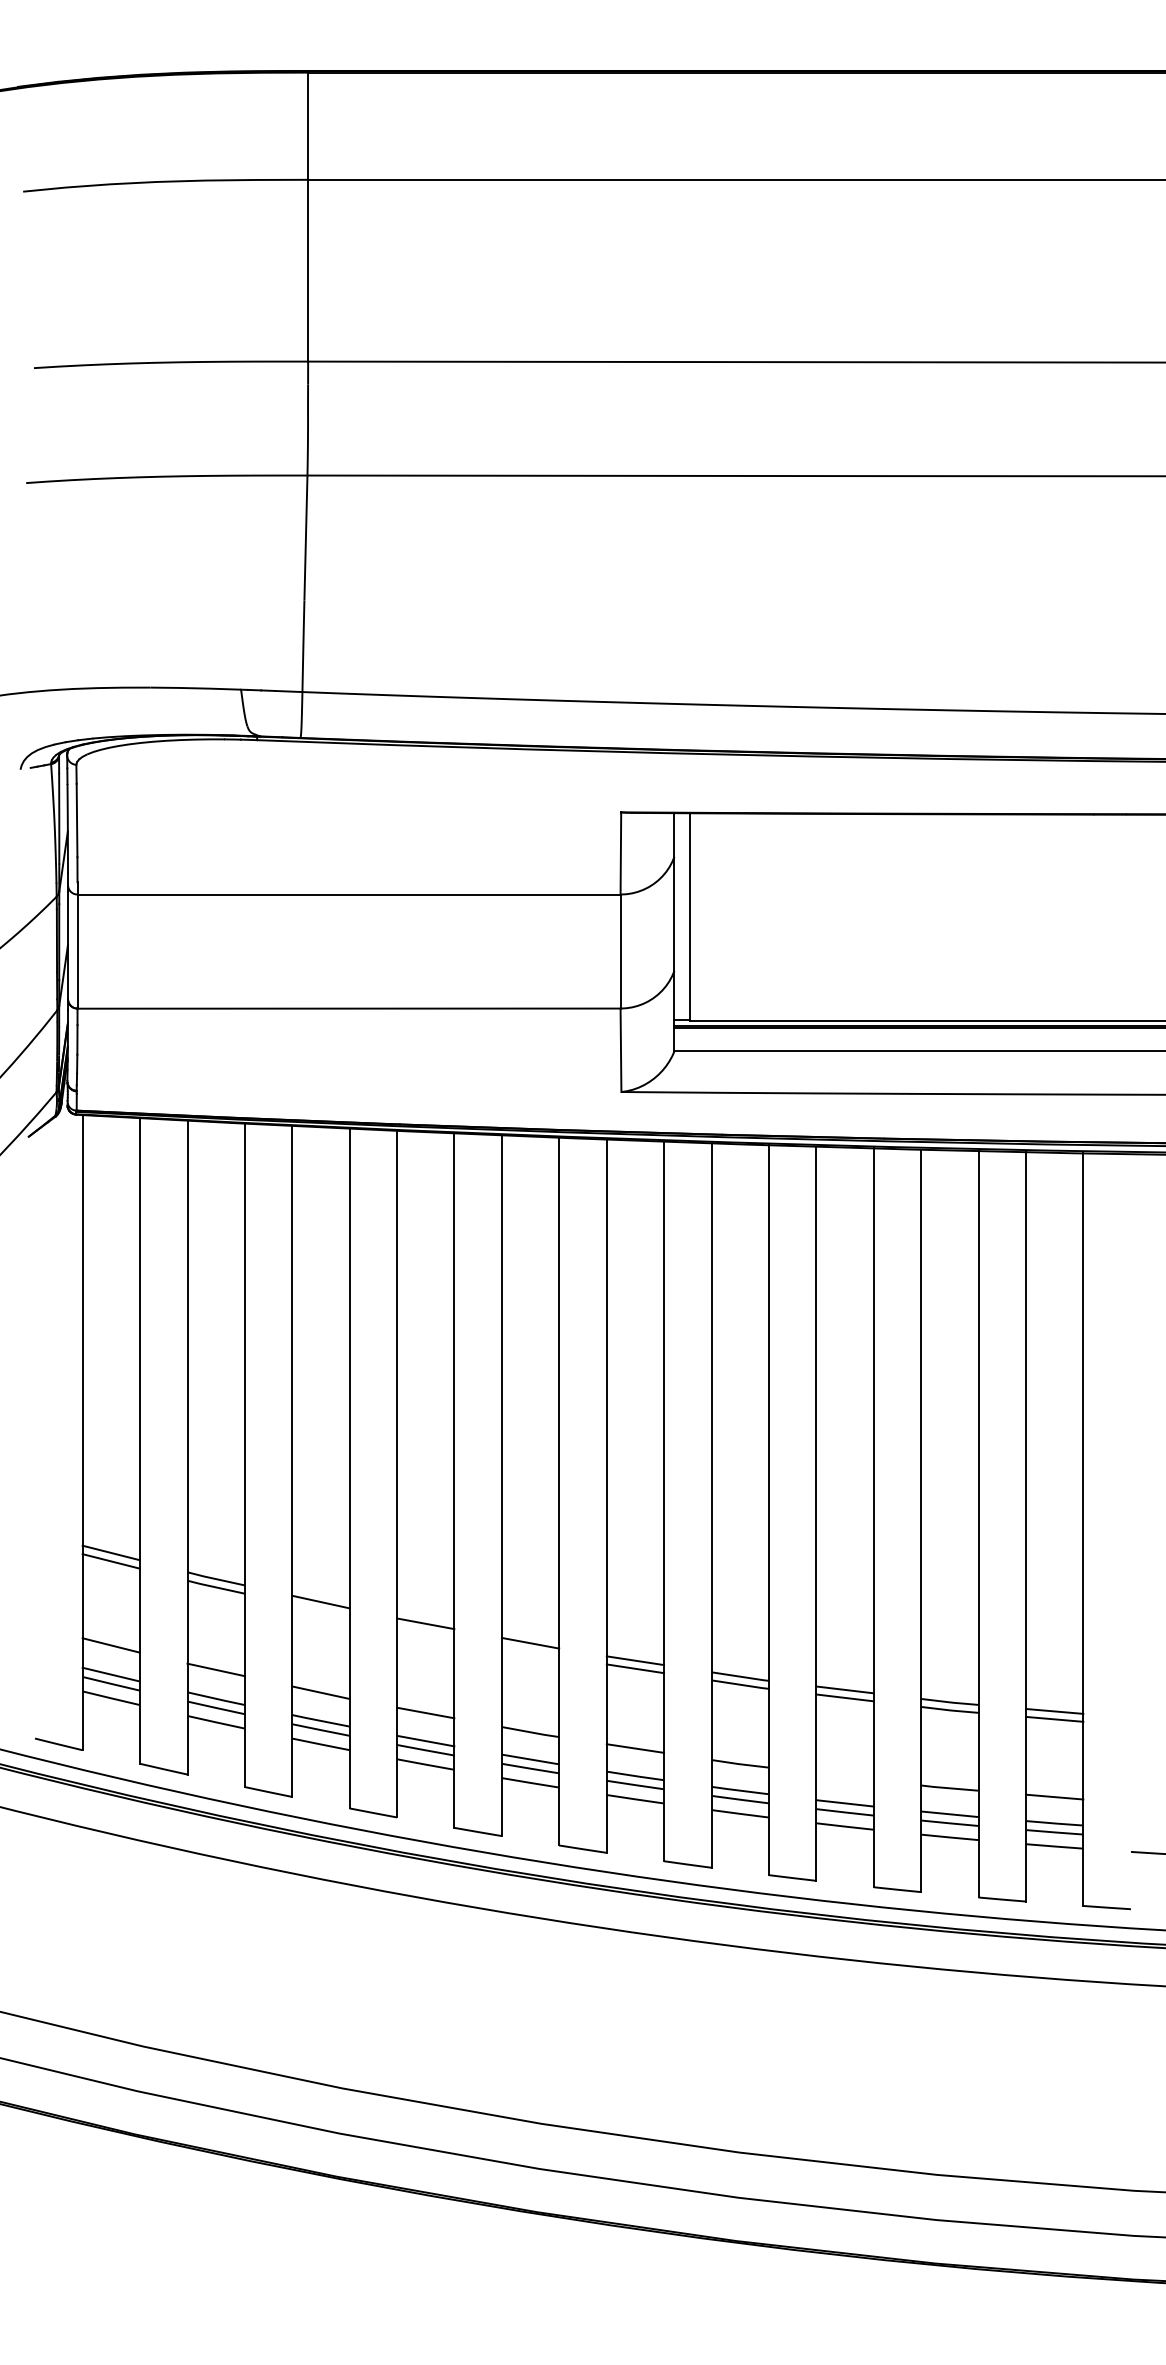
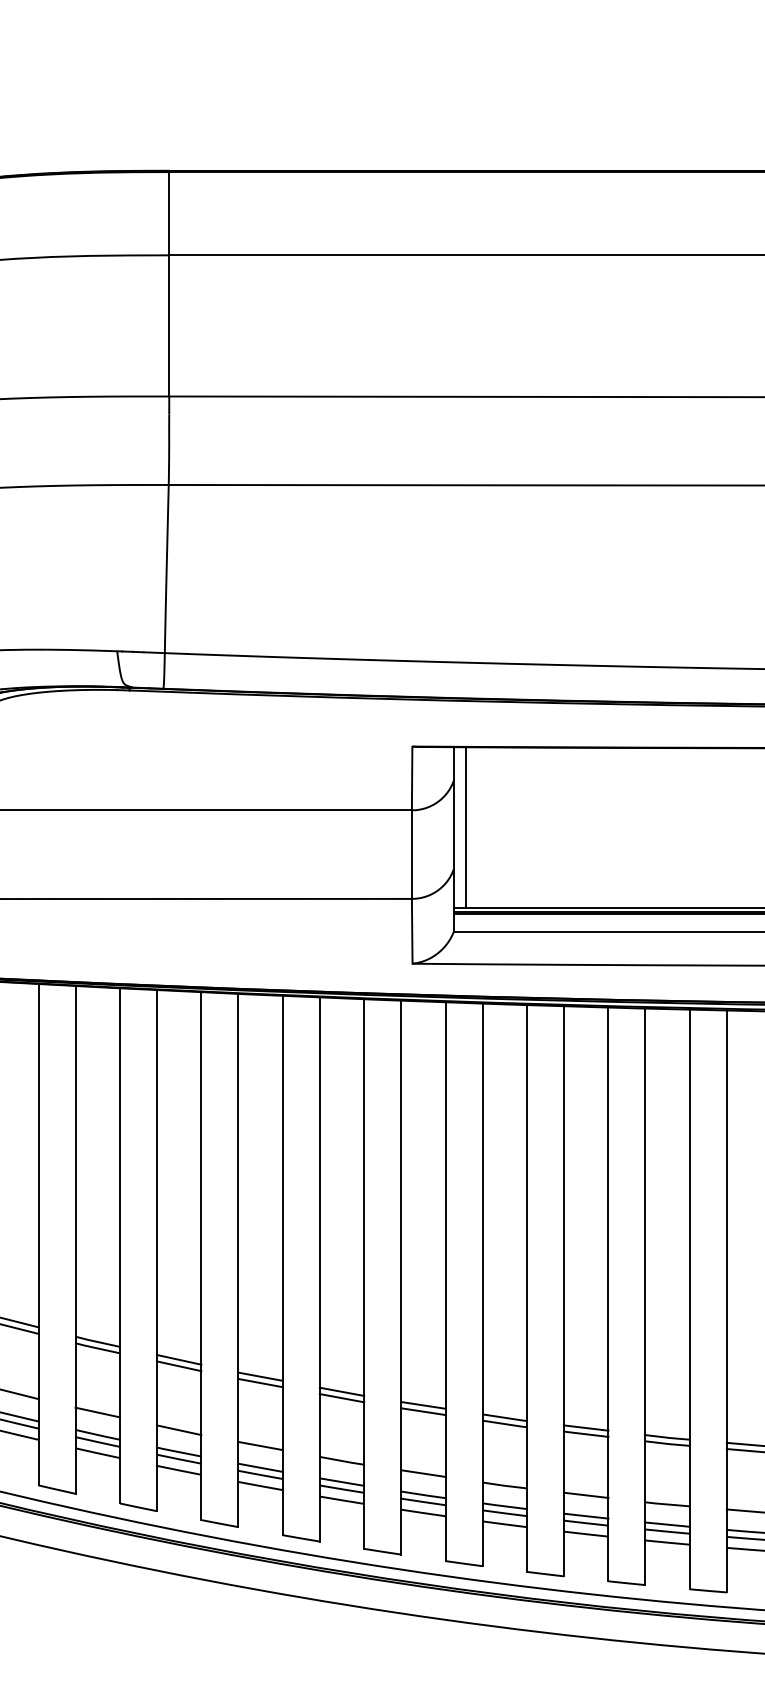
line: (320, 1610) -> (178, 1366), added
line: (425, 1631) -> (260, 1382), added
line: (530, 1651) -> (341, 1398), added
line: (844, 1776) -> (585, 1495), added

